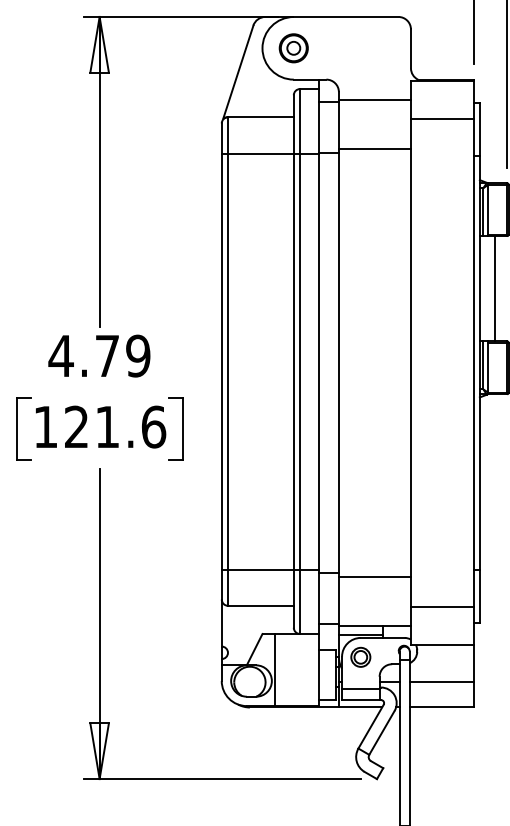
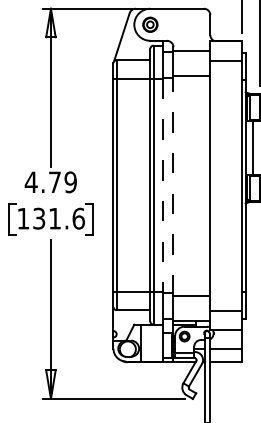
line: (319, 362) -> (163, 185), solid -> dashed
line: (338, 362) -> (173, 185), solid -> dashed
text: (77, 426) -> (39, 218), 121.6 -> 131.6

